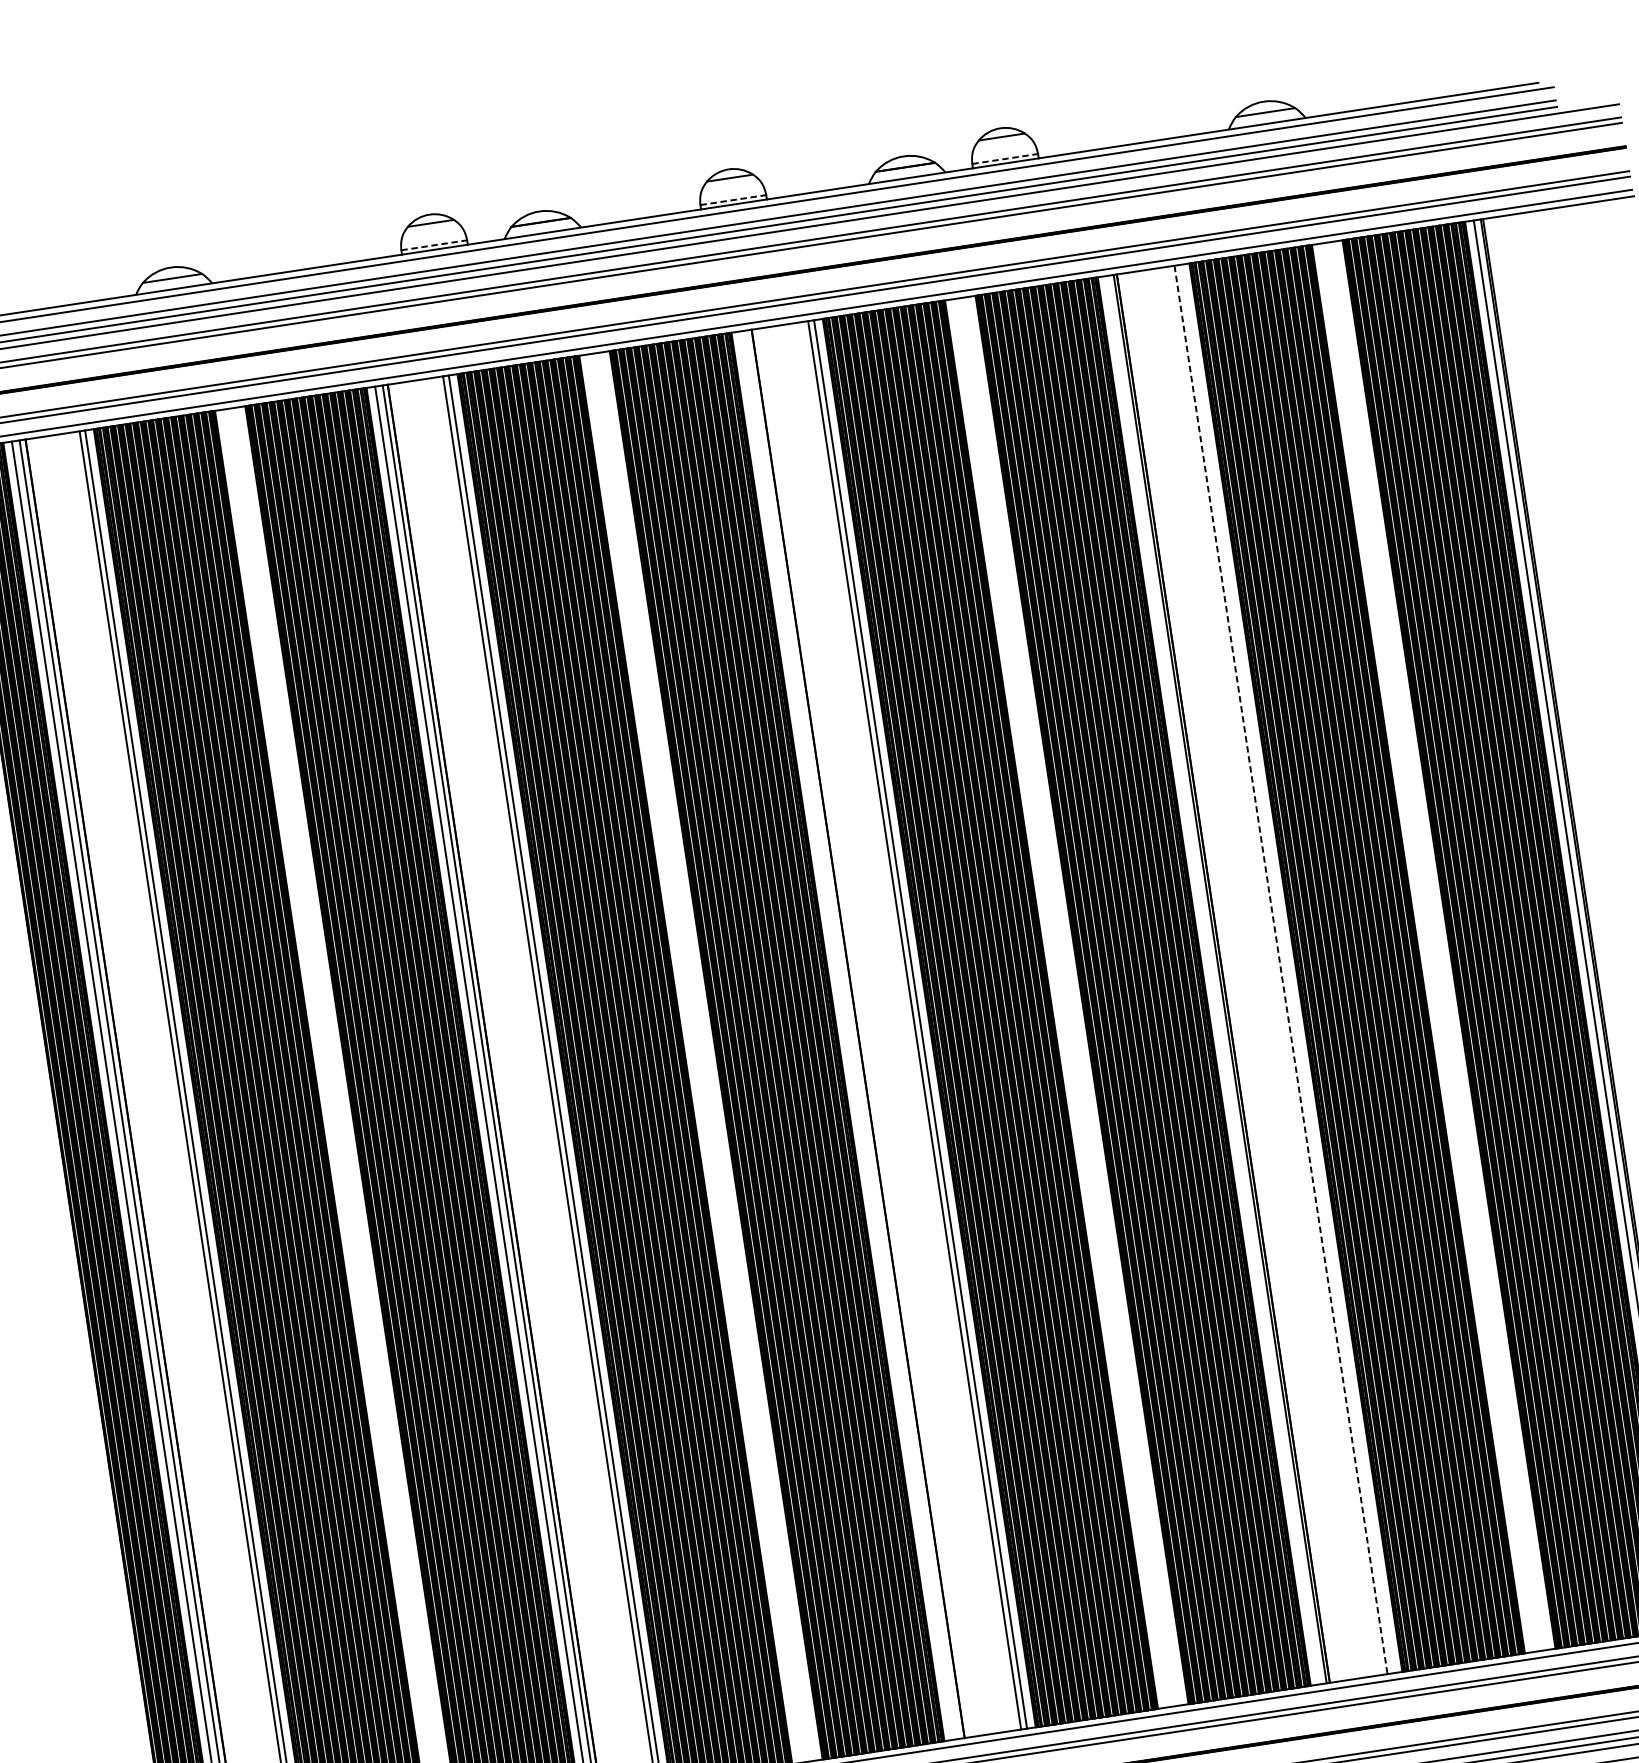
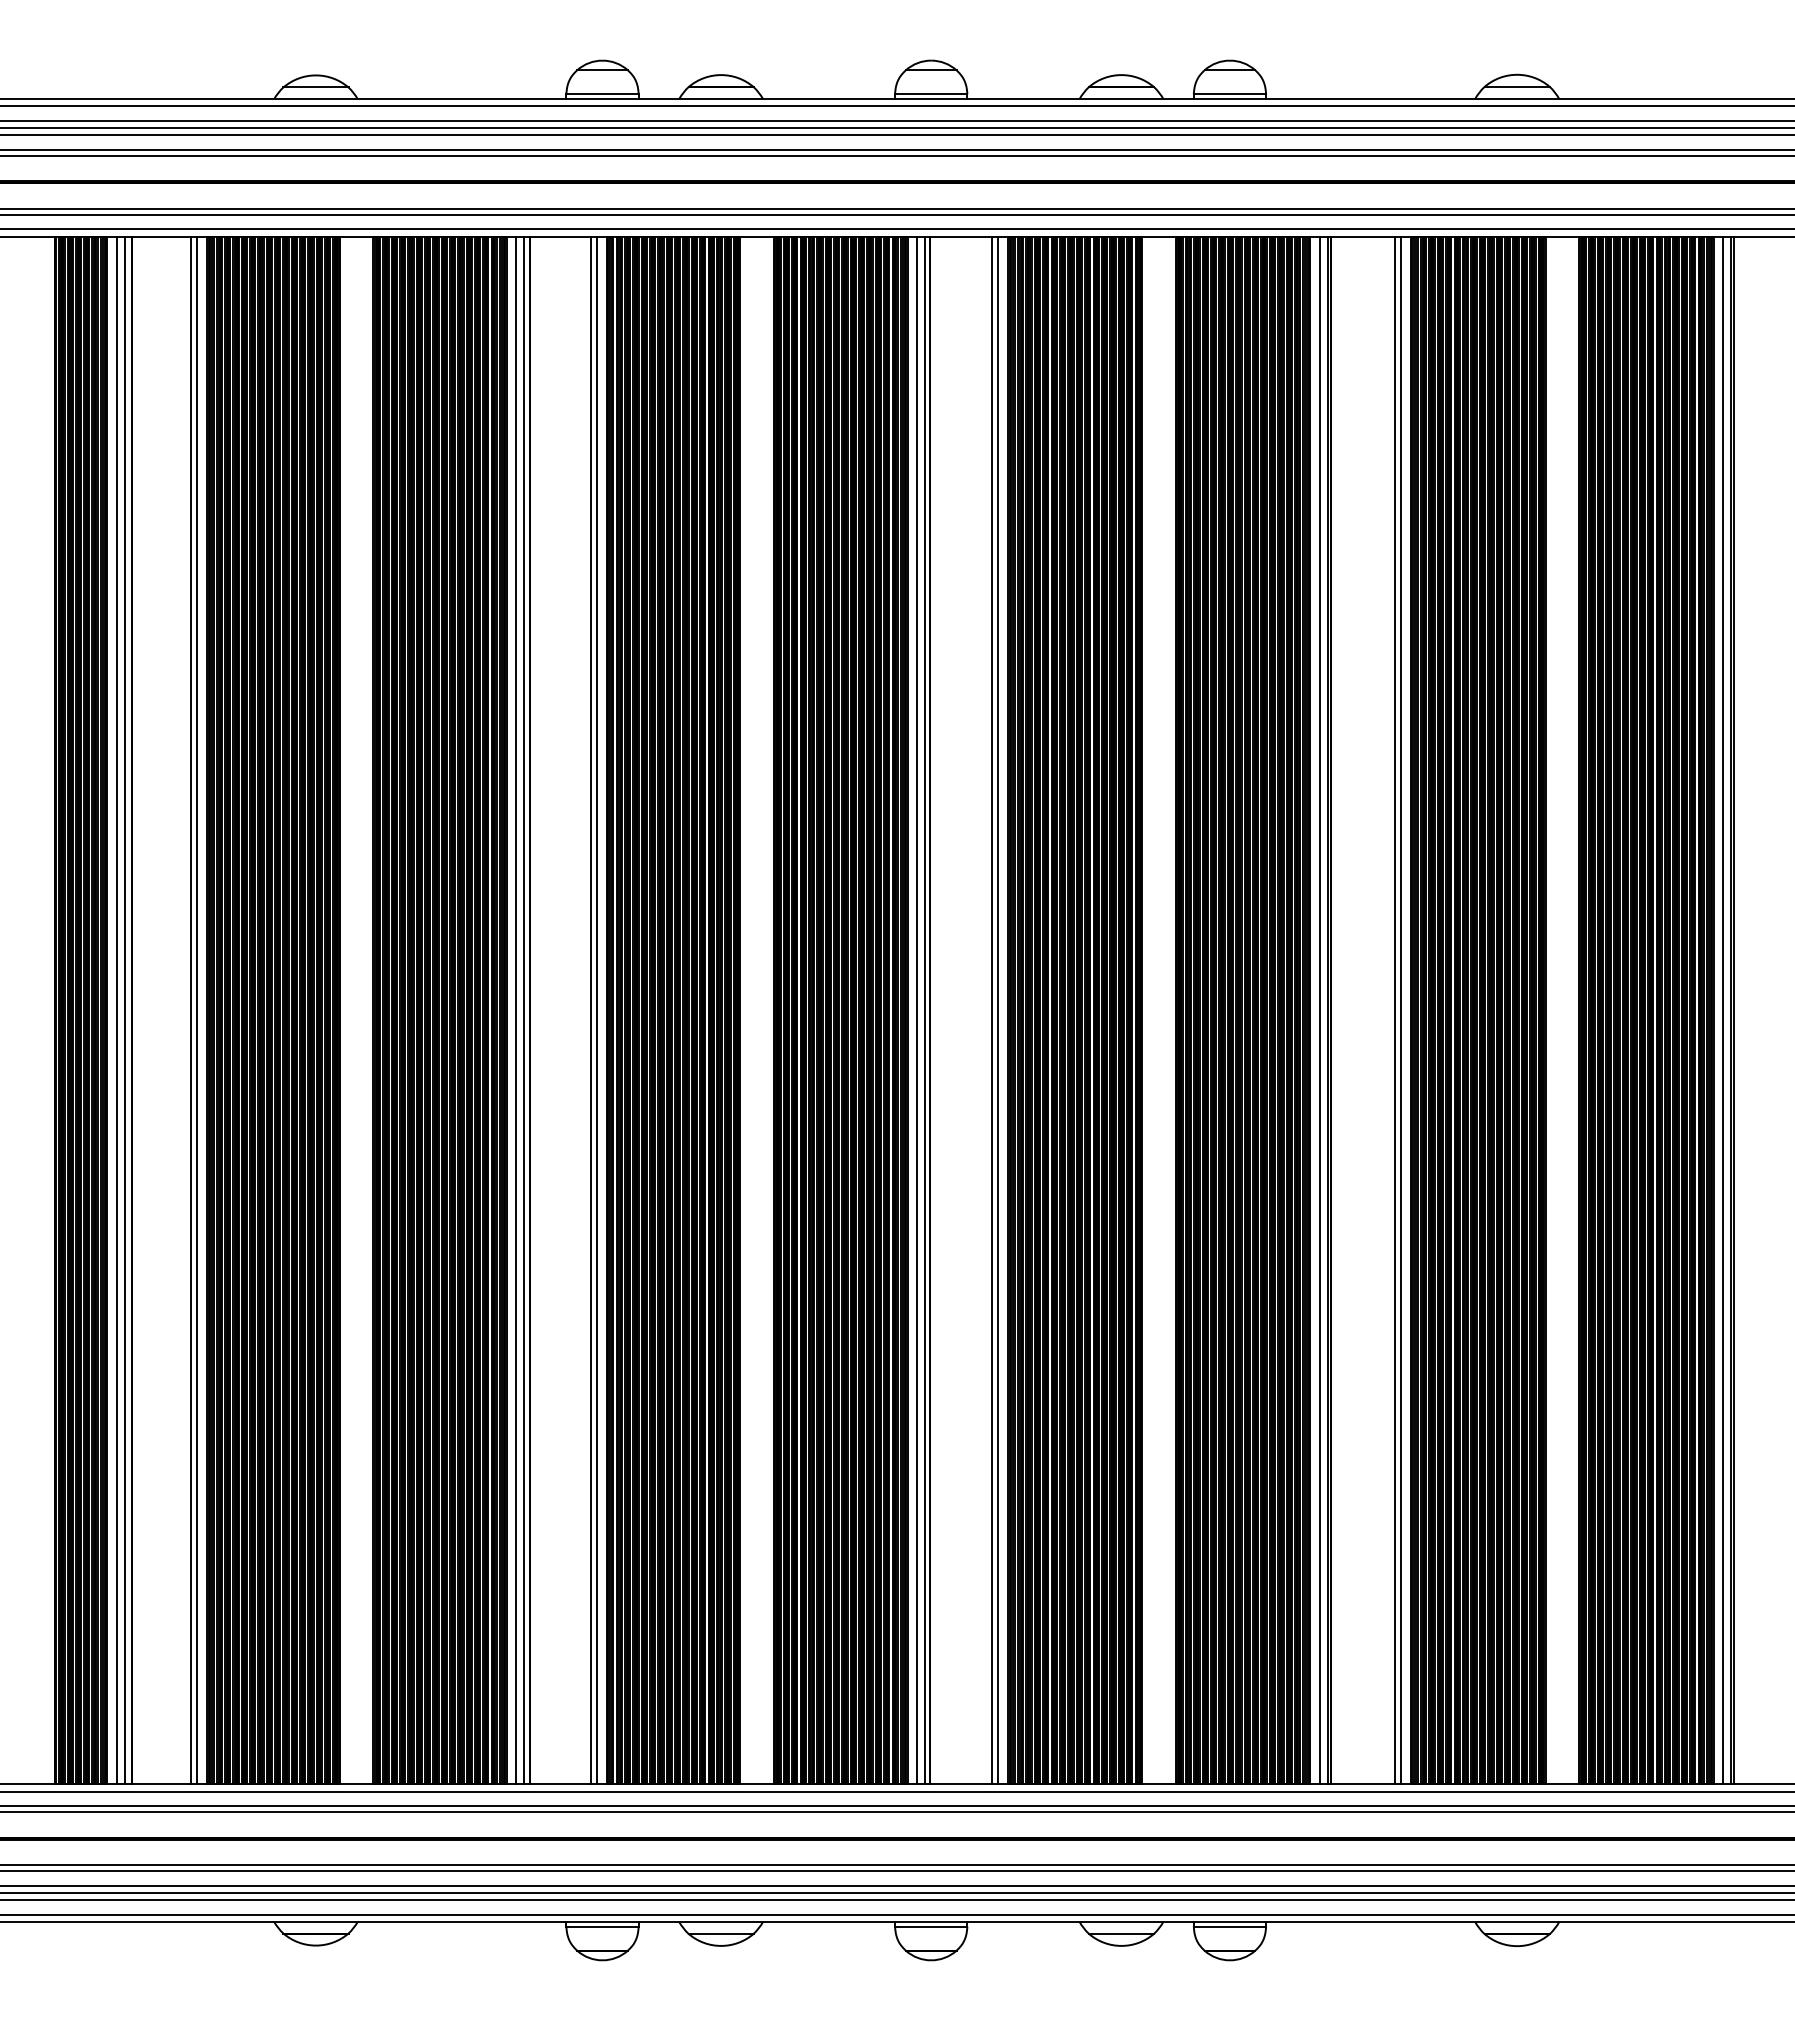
line: (1005, 159) -> (1230, 94), dashed -> solid
line: (733, 200) -> (931, 94), dashed -> solid
line: (435, 245) -> (603, 94), dashed -> solid
line: (1280, 969) -> (1394, 1010), dashed -> solid
line: (1287, 969) -> (1401, 1010), added
line: (1212, 980) -> (1319, 1010), added
line: (854, 1034) -> (925, 1010), added
line: (846, 1035) -> (917, 1010), added

